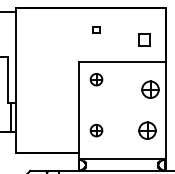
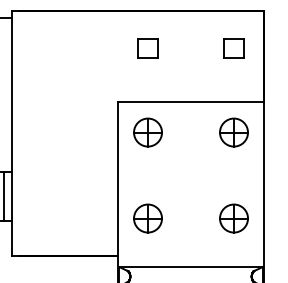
part: (96, 29) -> (147, 47), size x1.67
part: (144, 39) -> (233, 47), moved
part: (96, 79) -> (147, 132), size x1.43
part: (150, 89) -> (233, 132), moved
part: (96, 130) -> (147, 218), size x1.43

